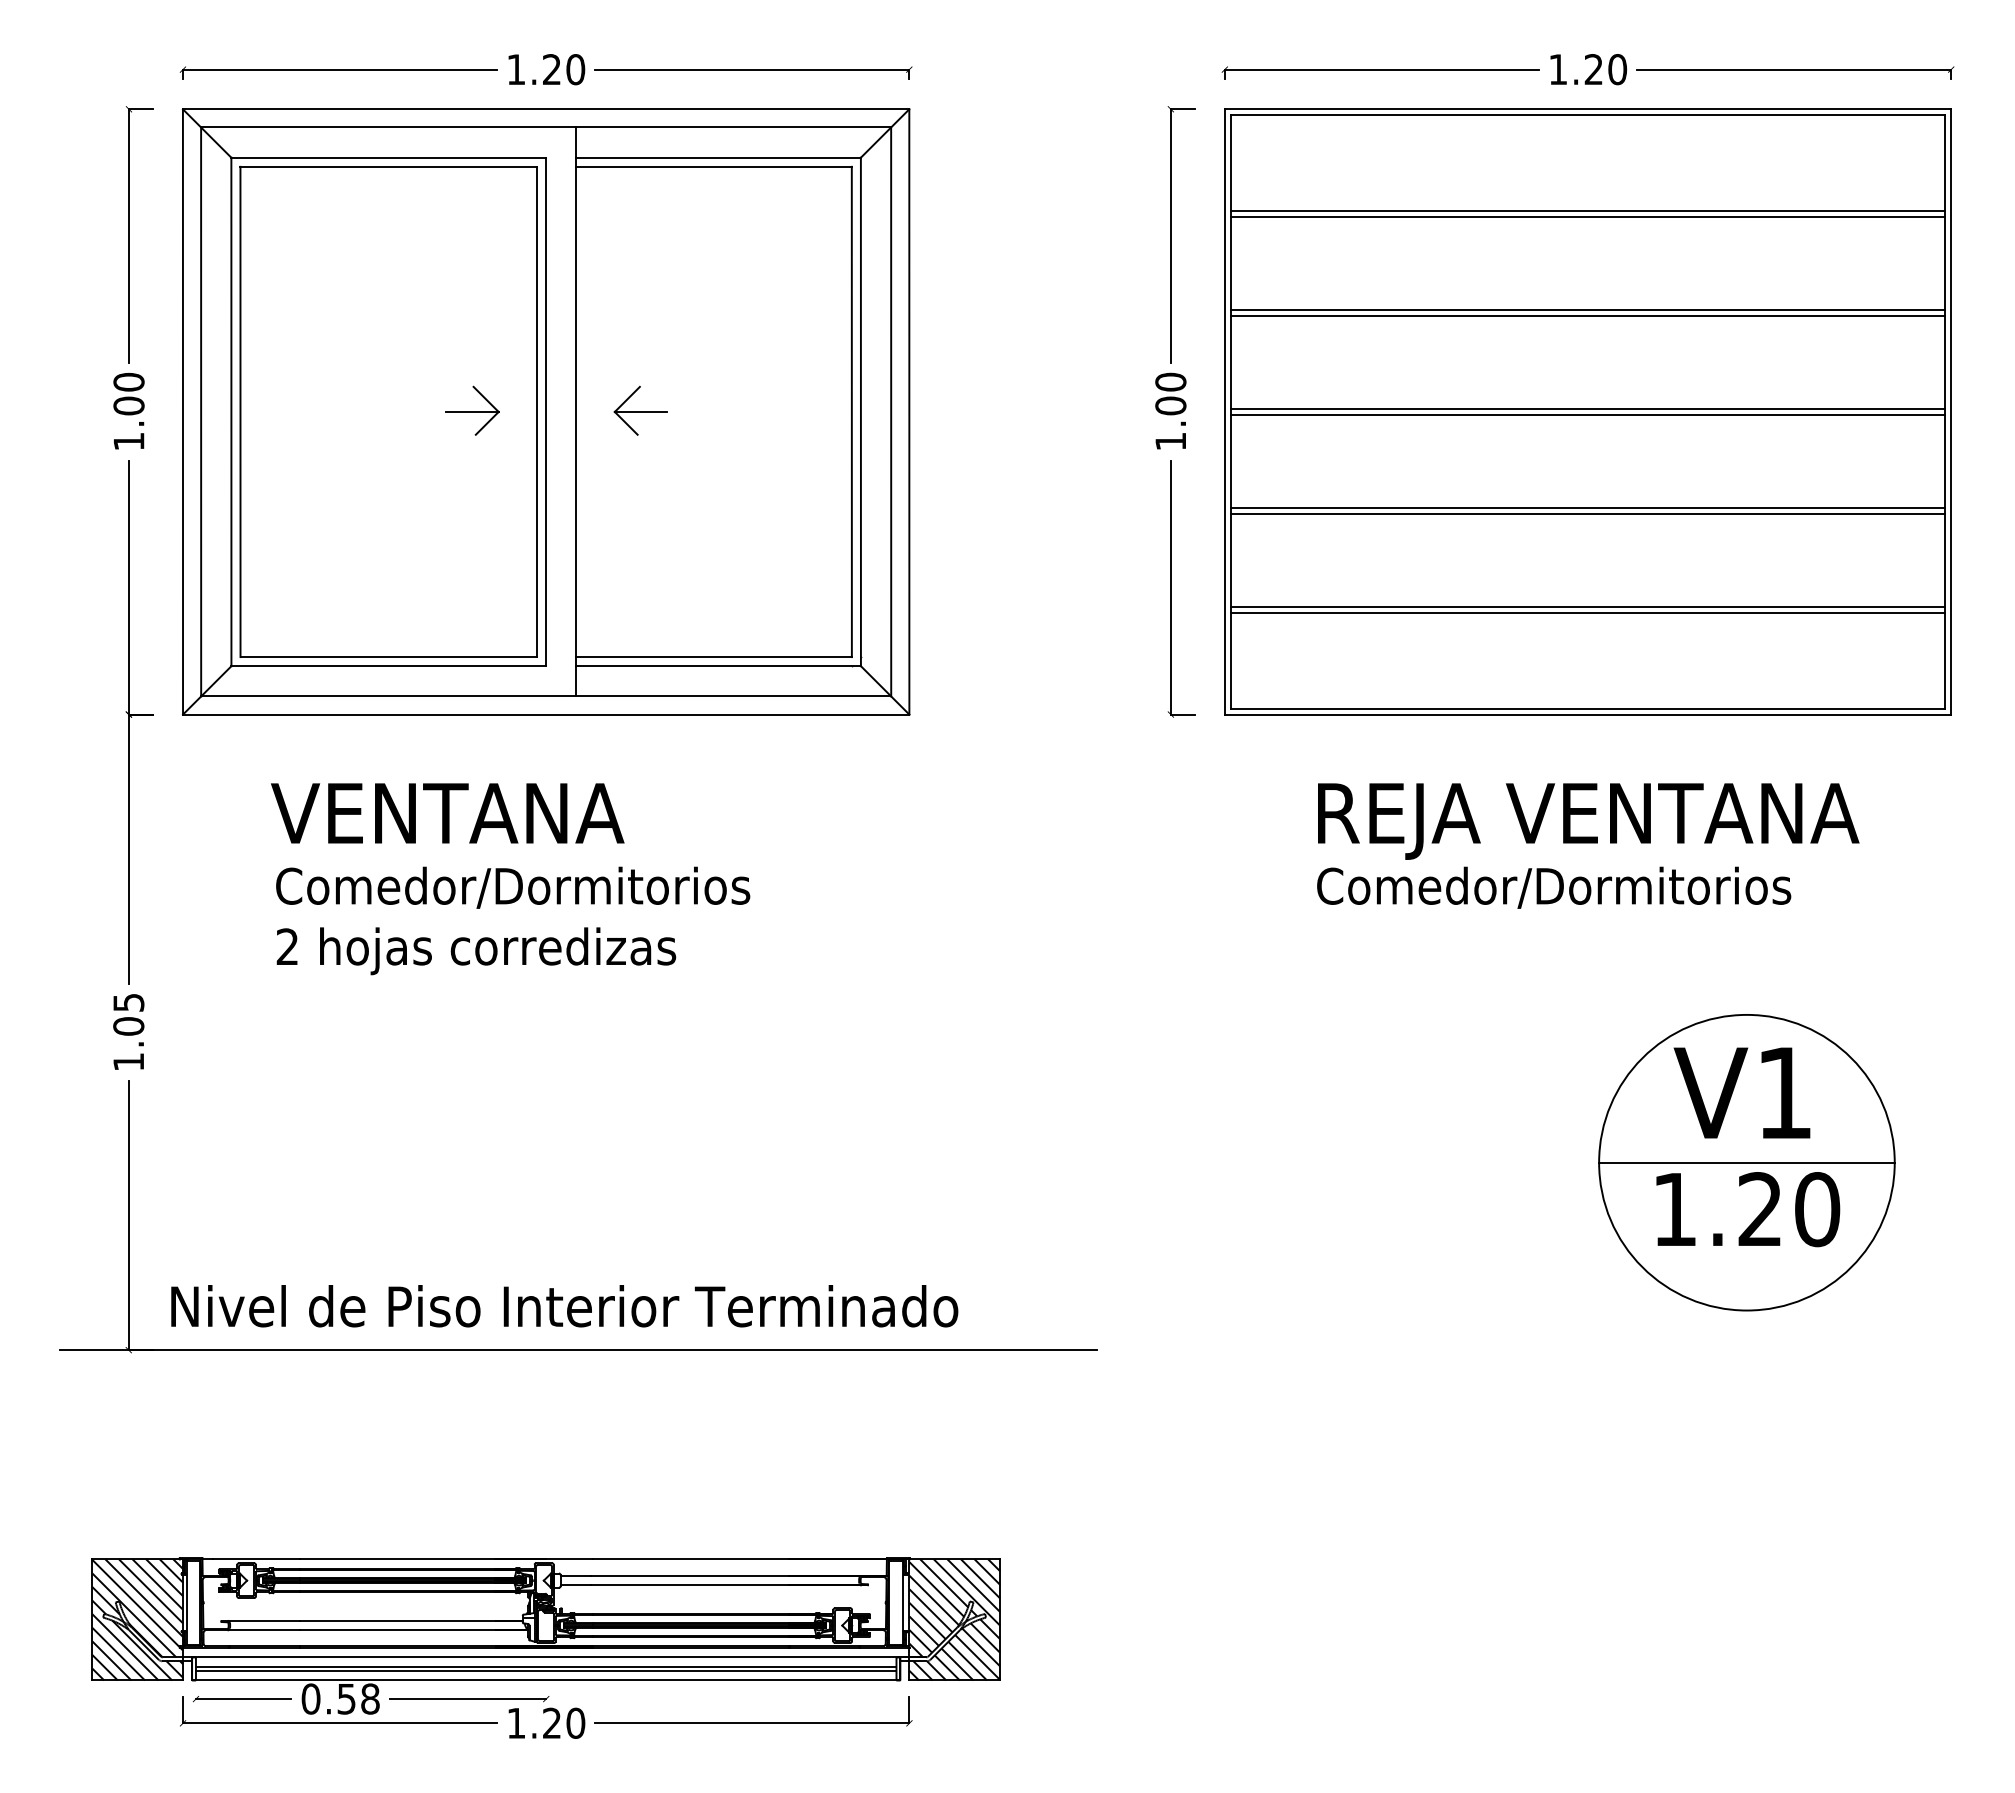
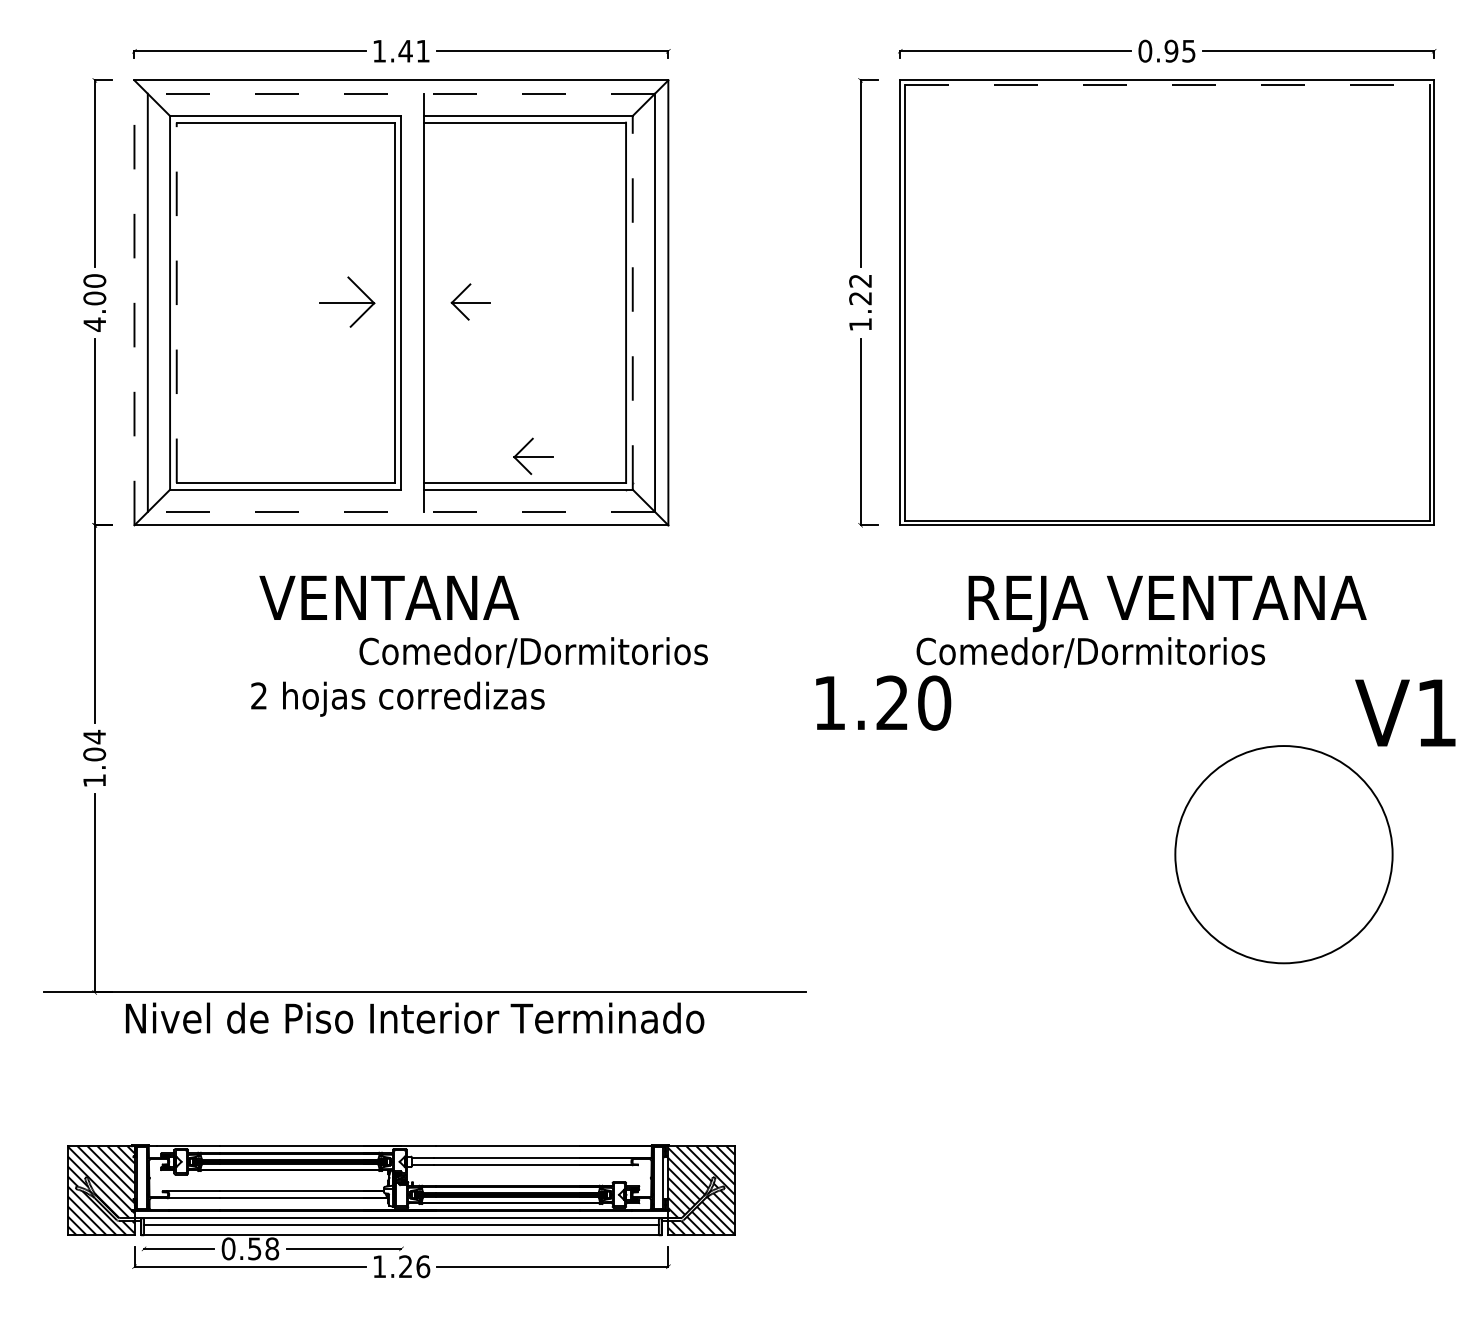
text: (563, 69) -> (414, 51), 1.20 -> 1.41
text: (1588, 69) -> (1167, 51), 1.20 -> 0.95
line: (1588, 115) -> (1167, 84), solid -> dashed
line: (545, 127) -> (400, 93), solid -> dashed
line: (1587, 211) -> (1166, 155), removed
line: (1587, 217) -> (1166, 159), removed
line: (1587, 310) -> (1166, 228), removed
line: (1587, 316) -> (1166, 232), removed
text: (1170, 393) -> (860, 289), 1.00 -> 1.22
line: (1587, 408) -> (1166, 300), removed
part: (472, 410) -> (347, 301), size x1.4
line: (182, 411) -> (134, 302), solid -> dashed
line: (240, 411) -> (176, 302), solid -> dashed
line: (860, 411) -> (632, 302), solid -> dashed
line: (1587, 414) -> (1166, 304), removed
text: (128, 441) -> (94, 324), 1.00 -> 4.00
line: (1587, 507) -> (1166, 373), removed
line: (1587, 513) -> (1166, 377), removed
line: (1587, 606) -> (1166, 445), removed
line: (1587, 612) -> (1166, 450), removed
part: (725, 620) -> (533, 456), added
line: (545, 696) -> (400, 512), solid -> dashed
text: (447, 813) -> (389, 597), moved
text: (513, 887) -> (533, 652), moved
text: (1554, 887) -> (1091, 652), moved
text: (476, 951) -> (397, 699), moved
text: (128, 1002) -> (94, 736), 1.05 -> 1.04
text: (1741, 1092) -> (1404, 712), moved
line: (1746, 1162) -> (1283, 854), removed
text: (1748, 1209) -> (883, 703), moved
text: (564, 1306) -> (414, 1018), moved
line: (545, 1670) -> (400, 1227), removed
text: (575, 1722) -> (422, 1266), 1.20 -> 1.26

